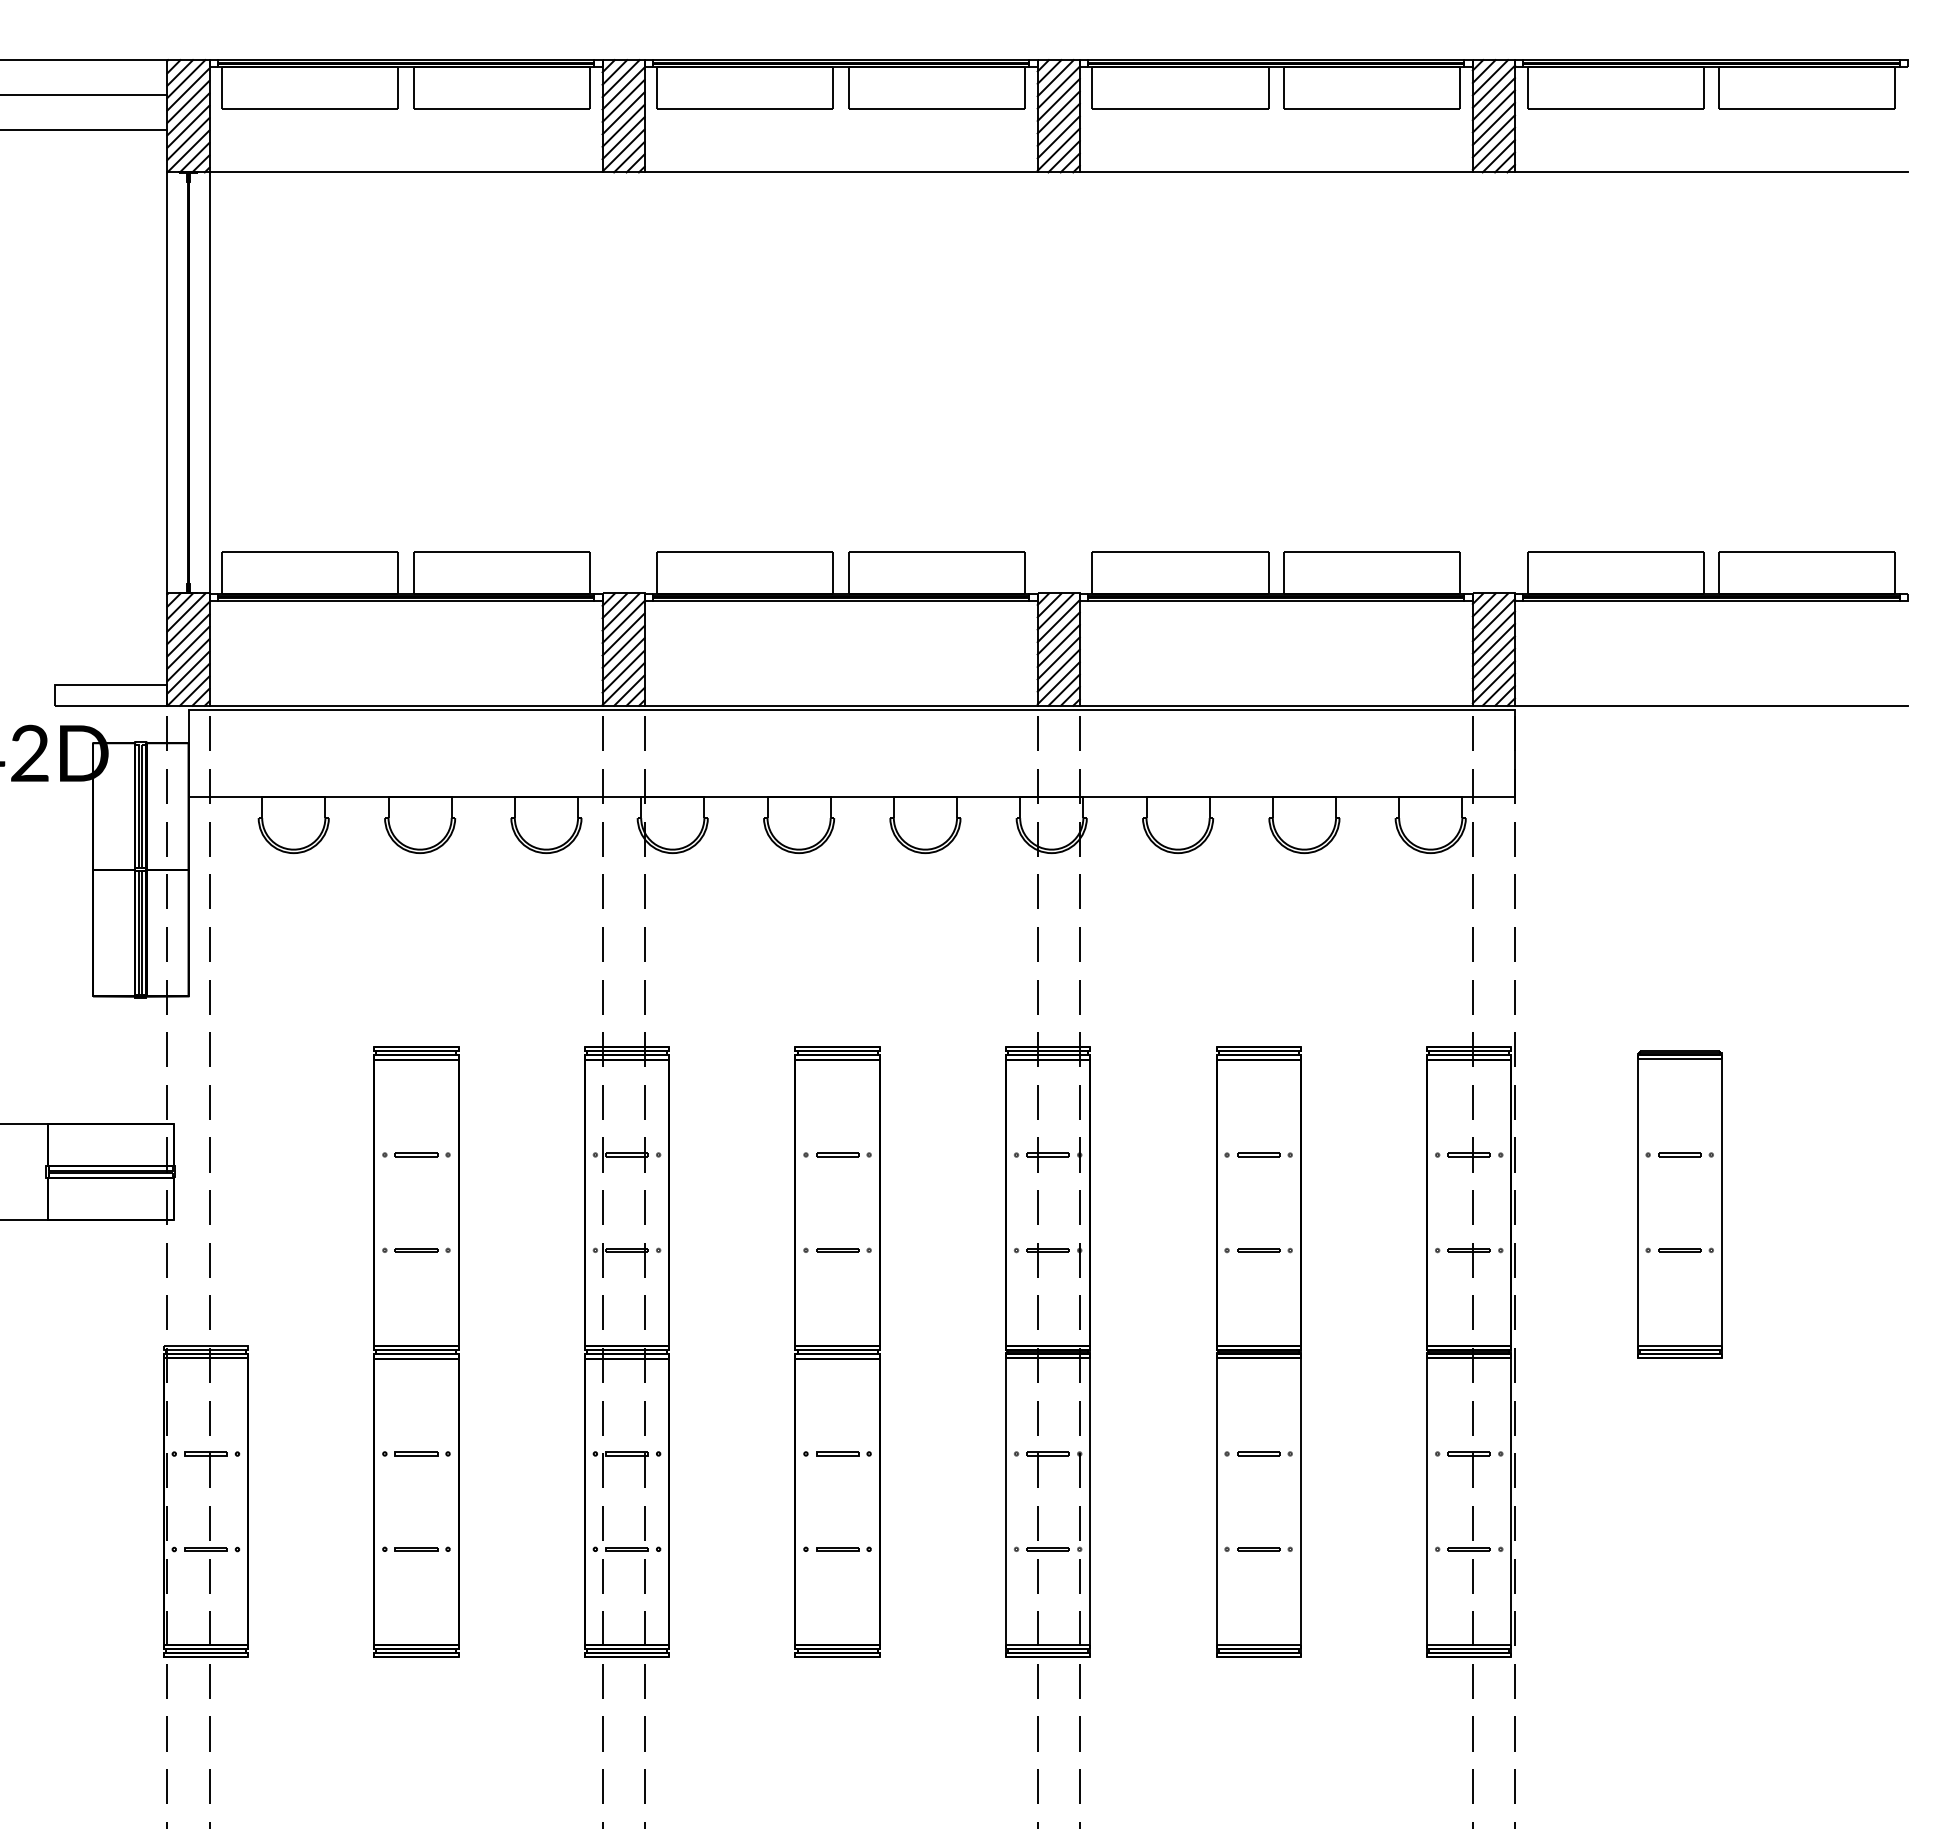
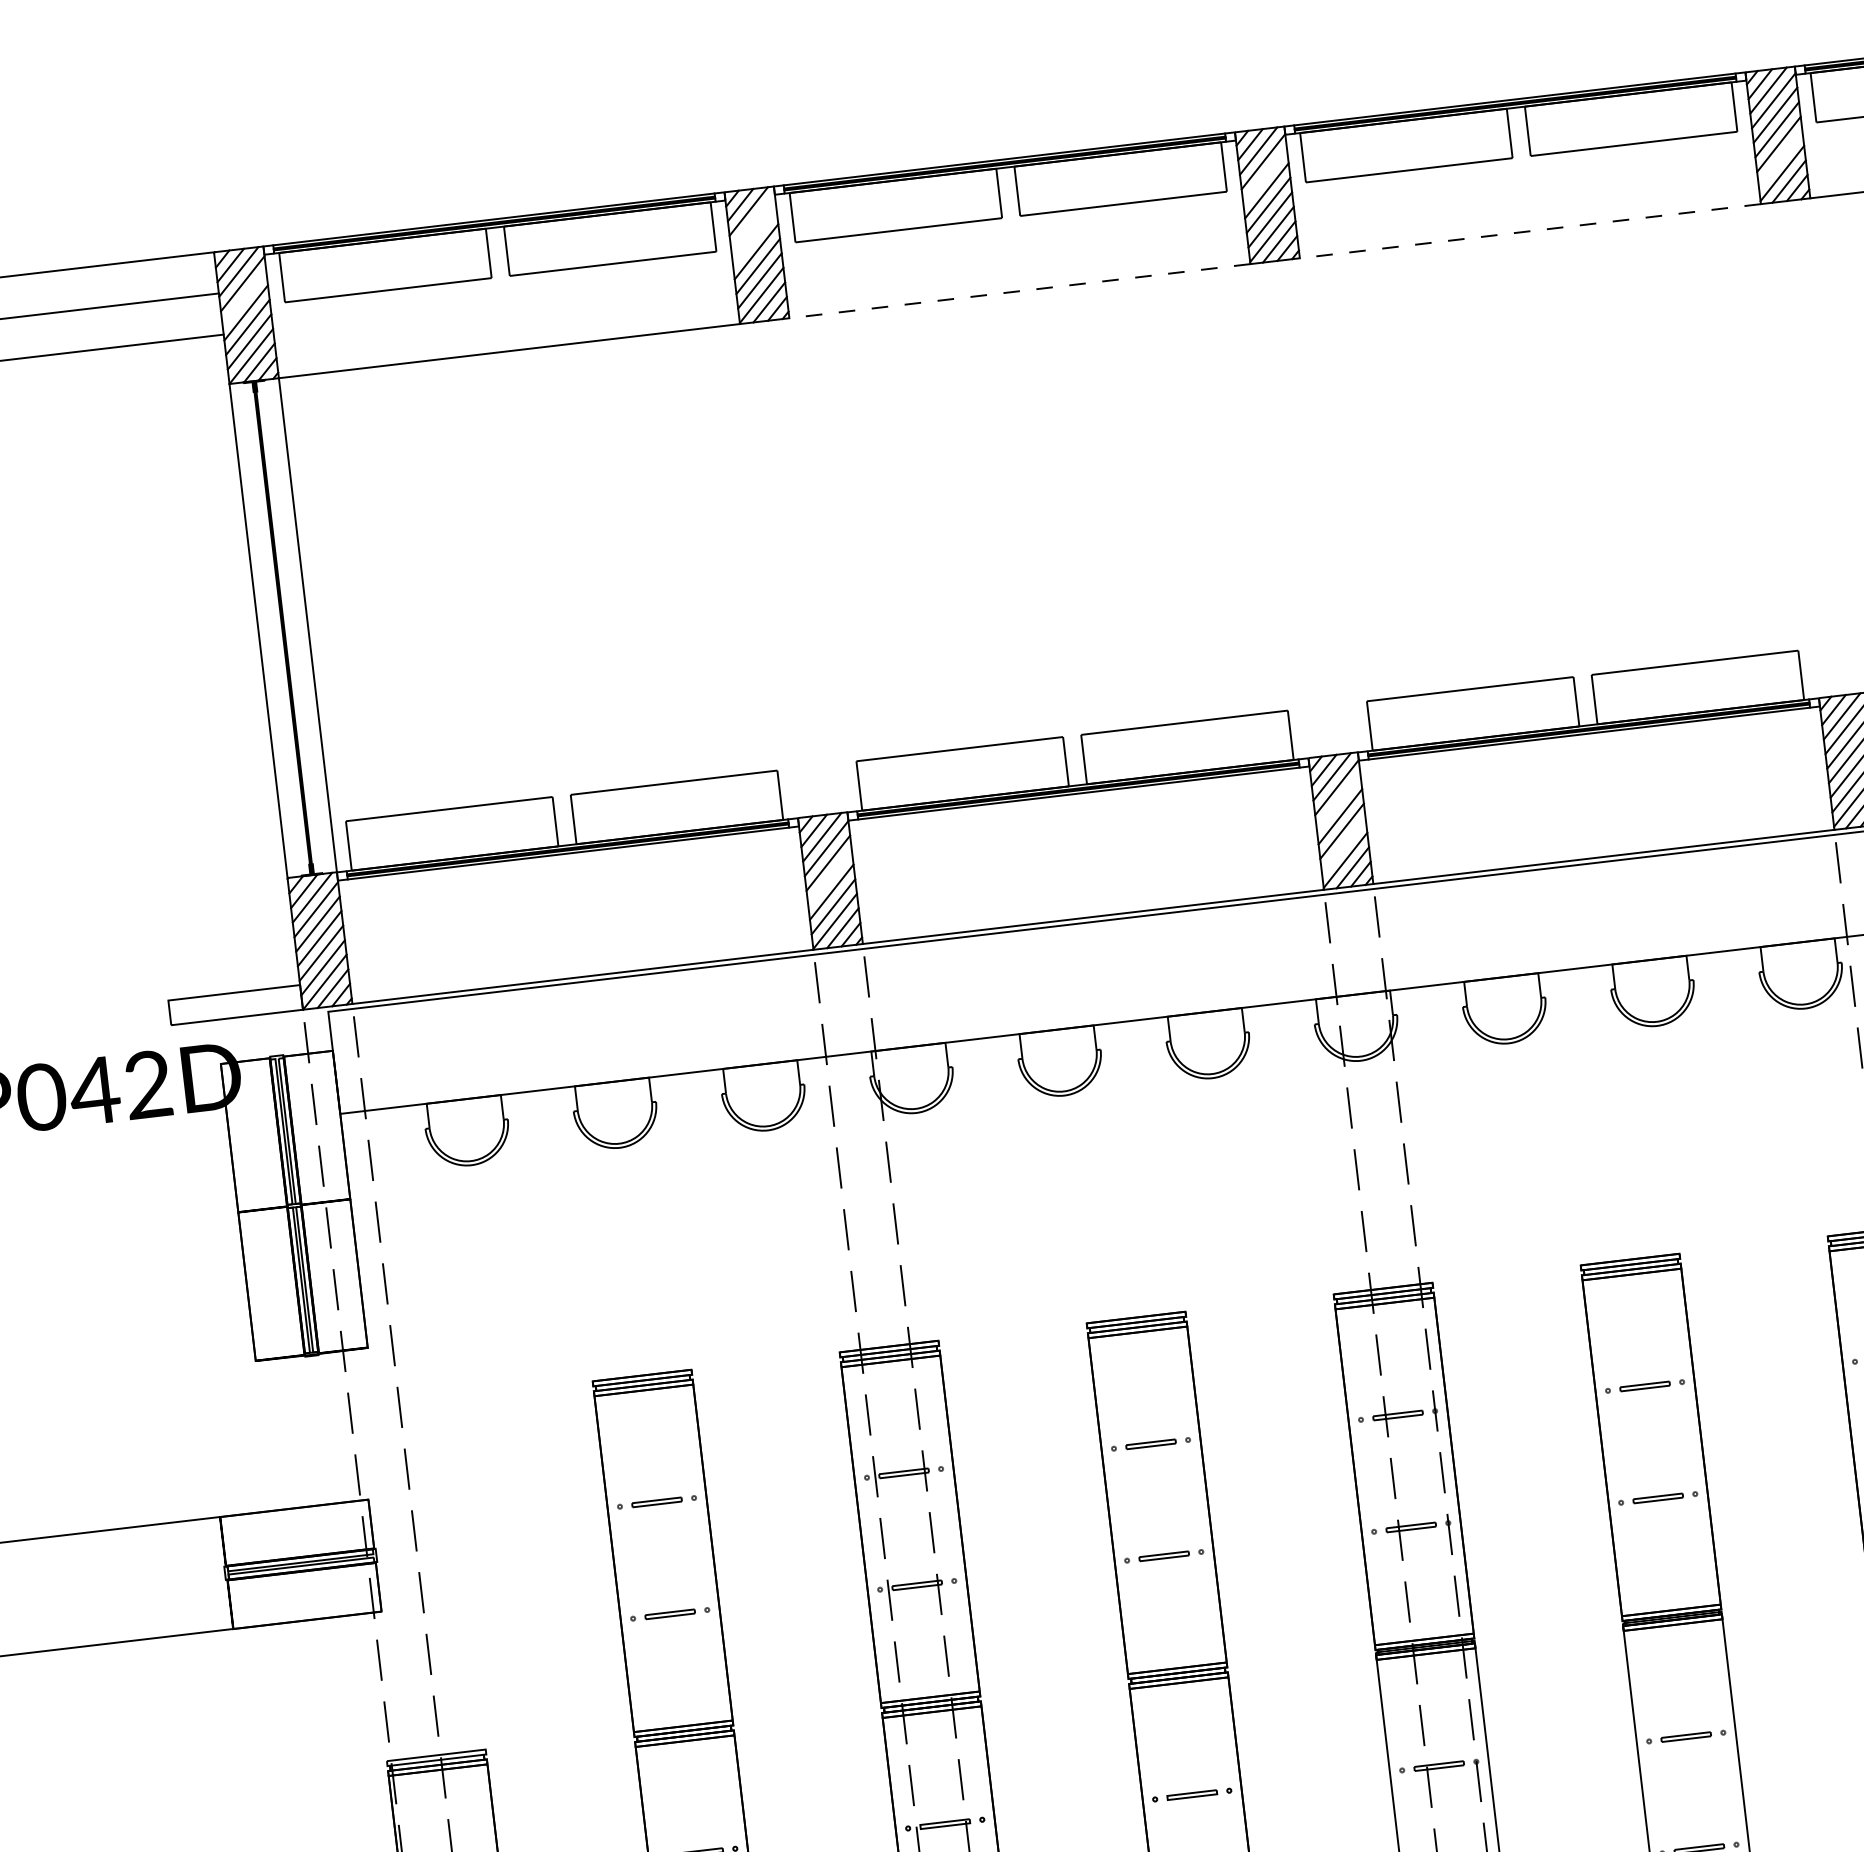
line: (623, 88) -> (752, 222), removed
line: (1058, 99) -> (1264, 175), removed
line: (623, 100) -> (754, 236), removed
line: (188, 101) -> (244, 297), removed
line: (1493, 136) -> (1780, 159), removed
line: (841, 172) -> (1020, 291), solid -> dashed
line: (1276, 172) -> (1530, 231), solid -> dashed
line: (1058, 633) -> (1338, 802), removed
line: (623, 646) -> (829, 877), removed
line: (1058, 670) -> (1343, 845), removed

